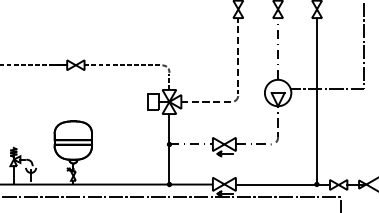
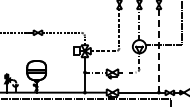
line: (316, 100) -> (158, 50), solid -> dashed

